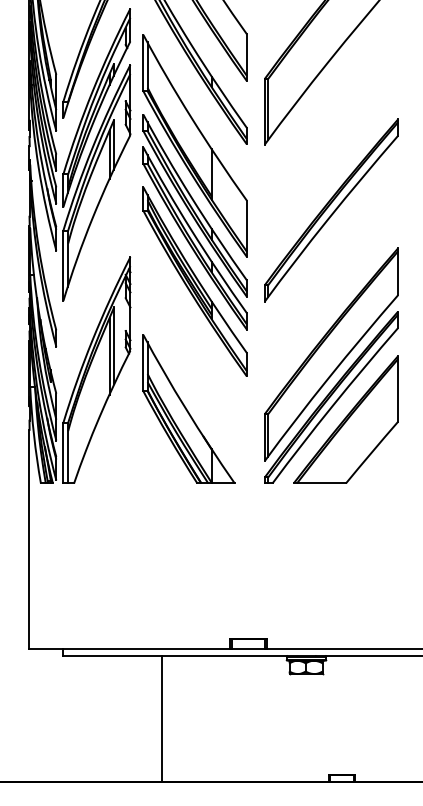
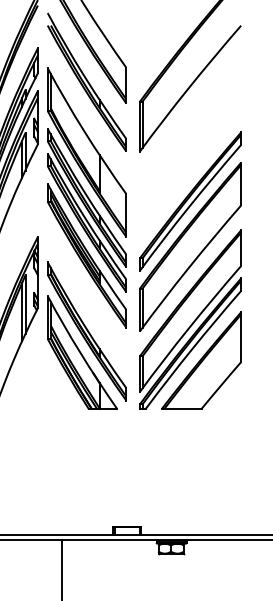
part: (331, 269) -> (190, 246), added
part: (194, 381) -> (86, 331), added

